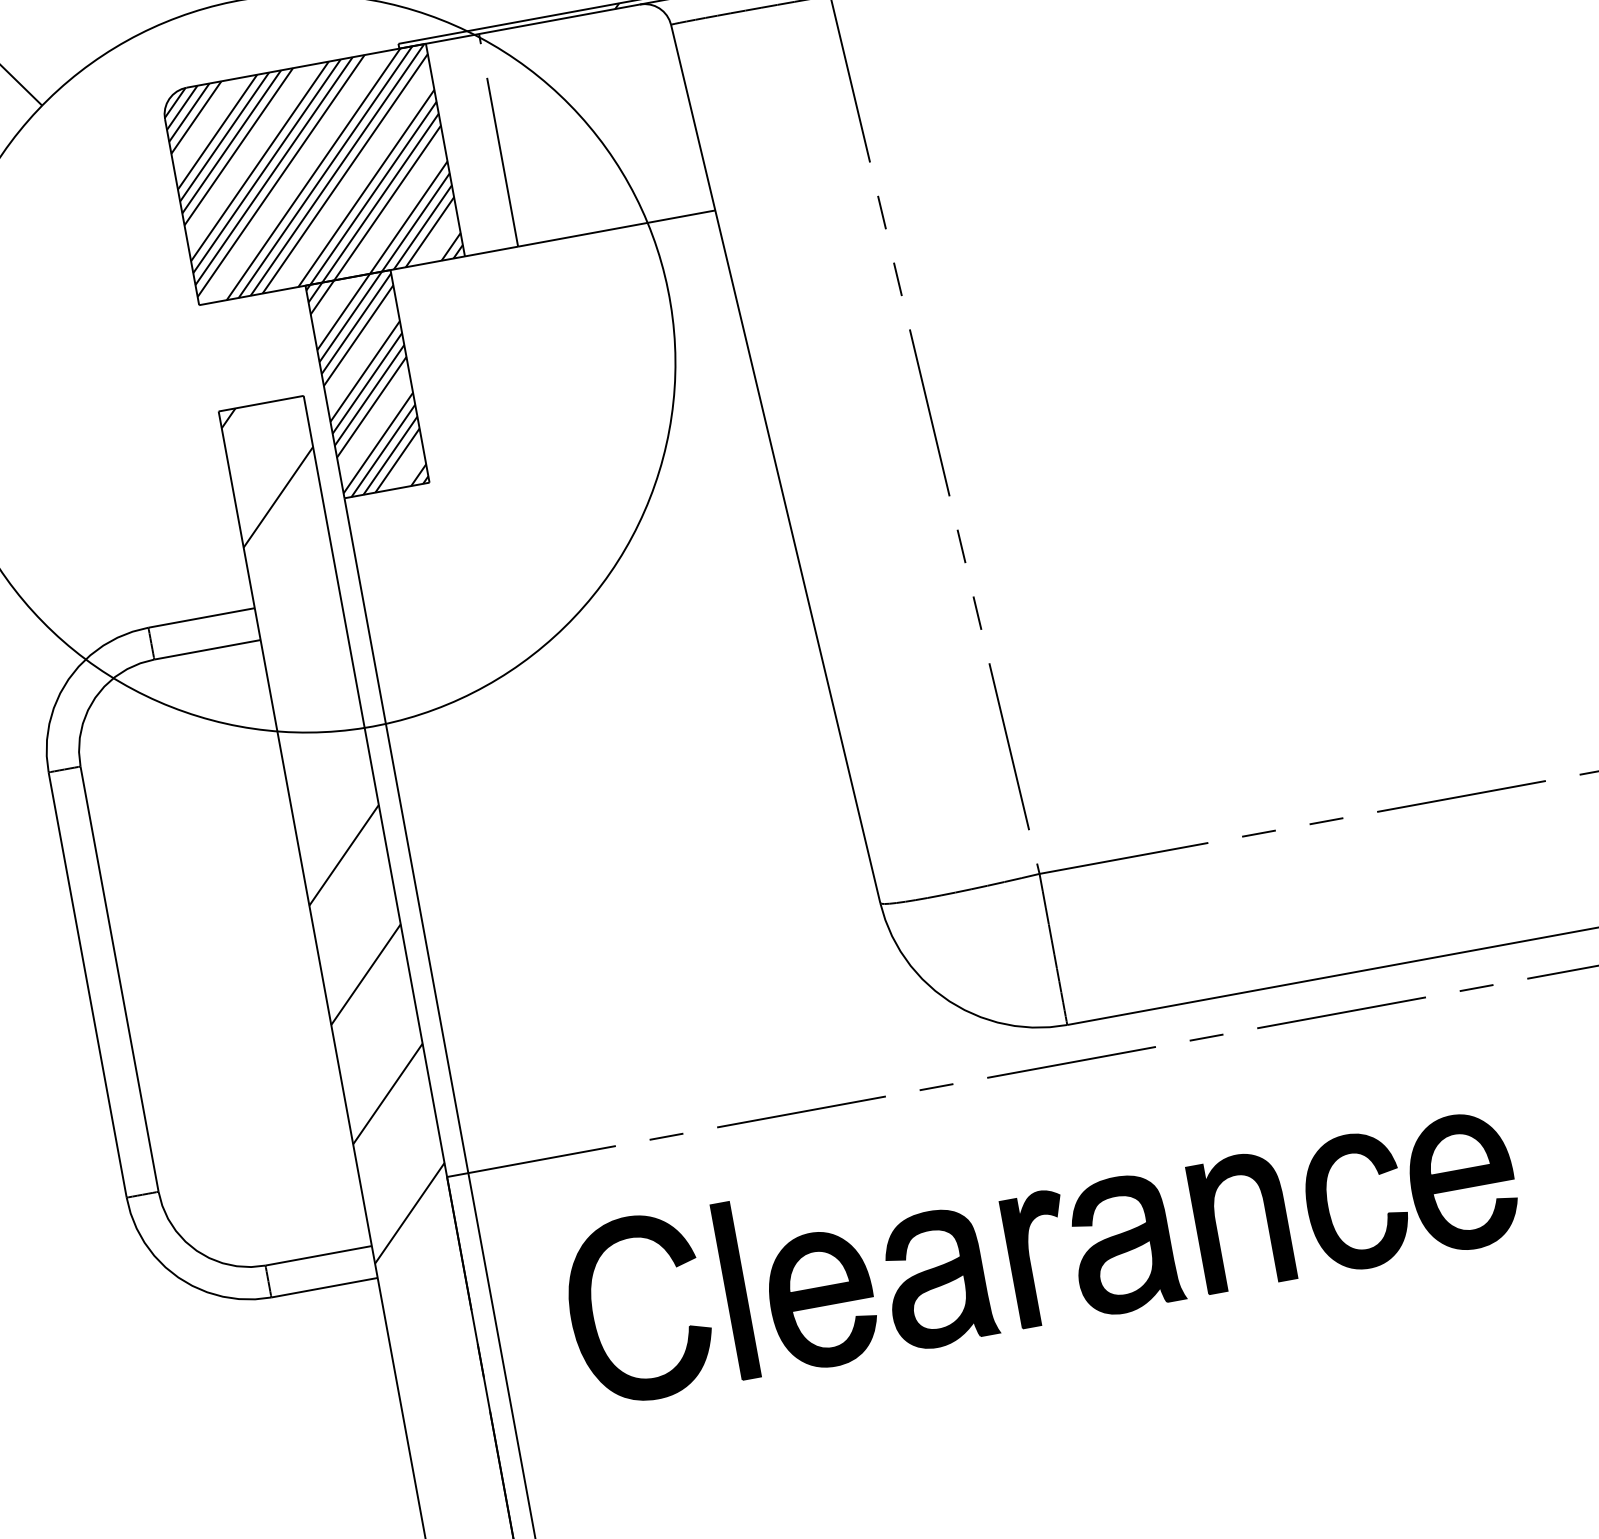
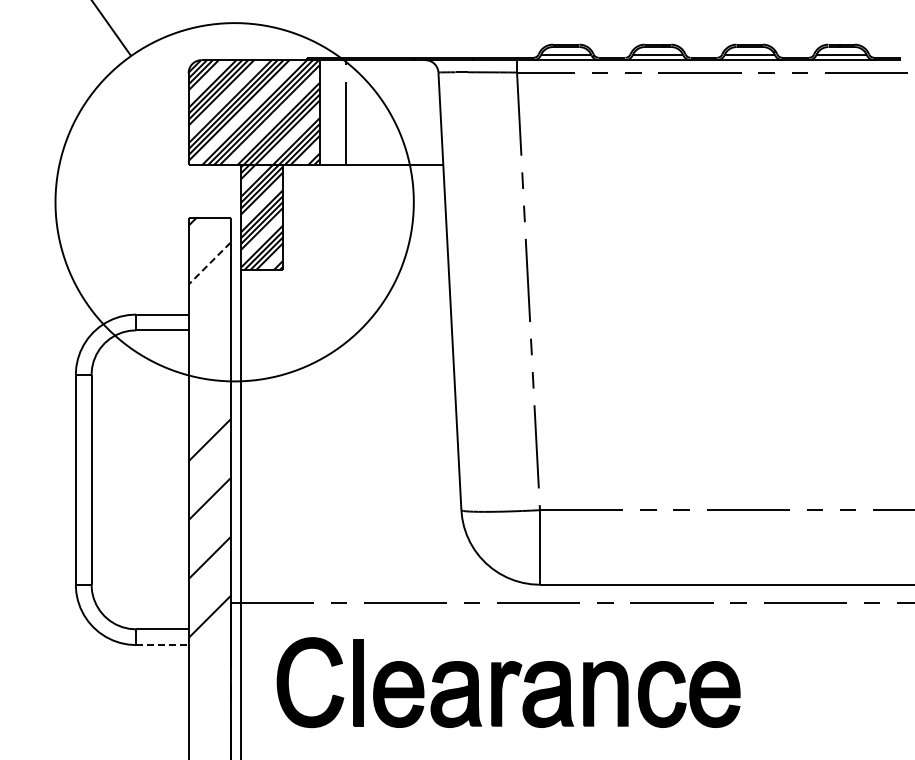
line: (278, 496) -> (209, 263), solid -> dashed
line: (324, 1288) -> (162, 645), solid -> dashed

